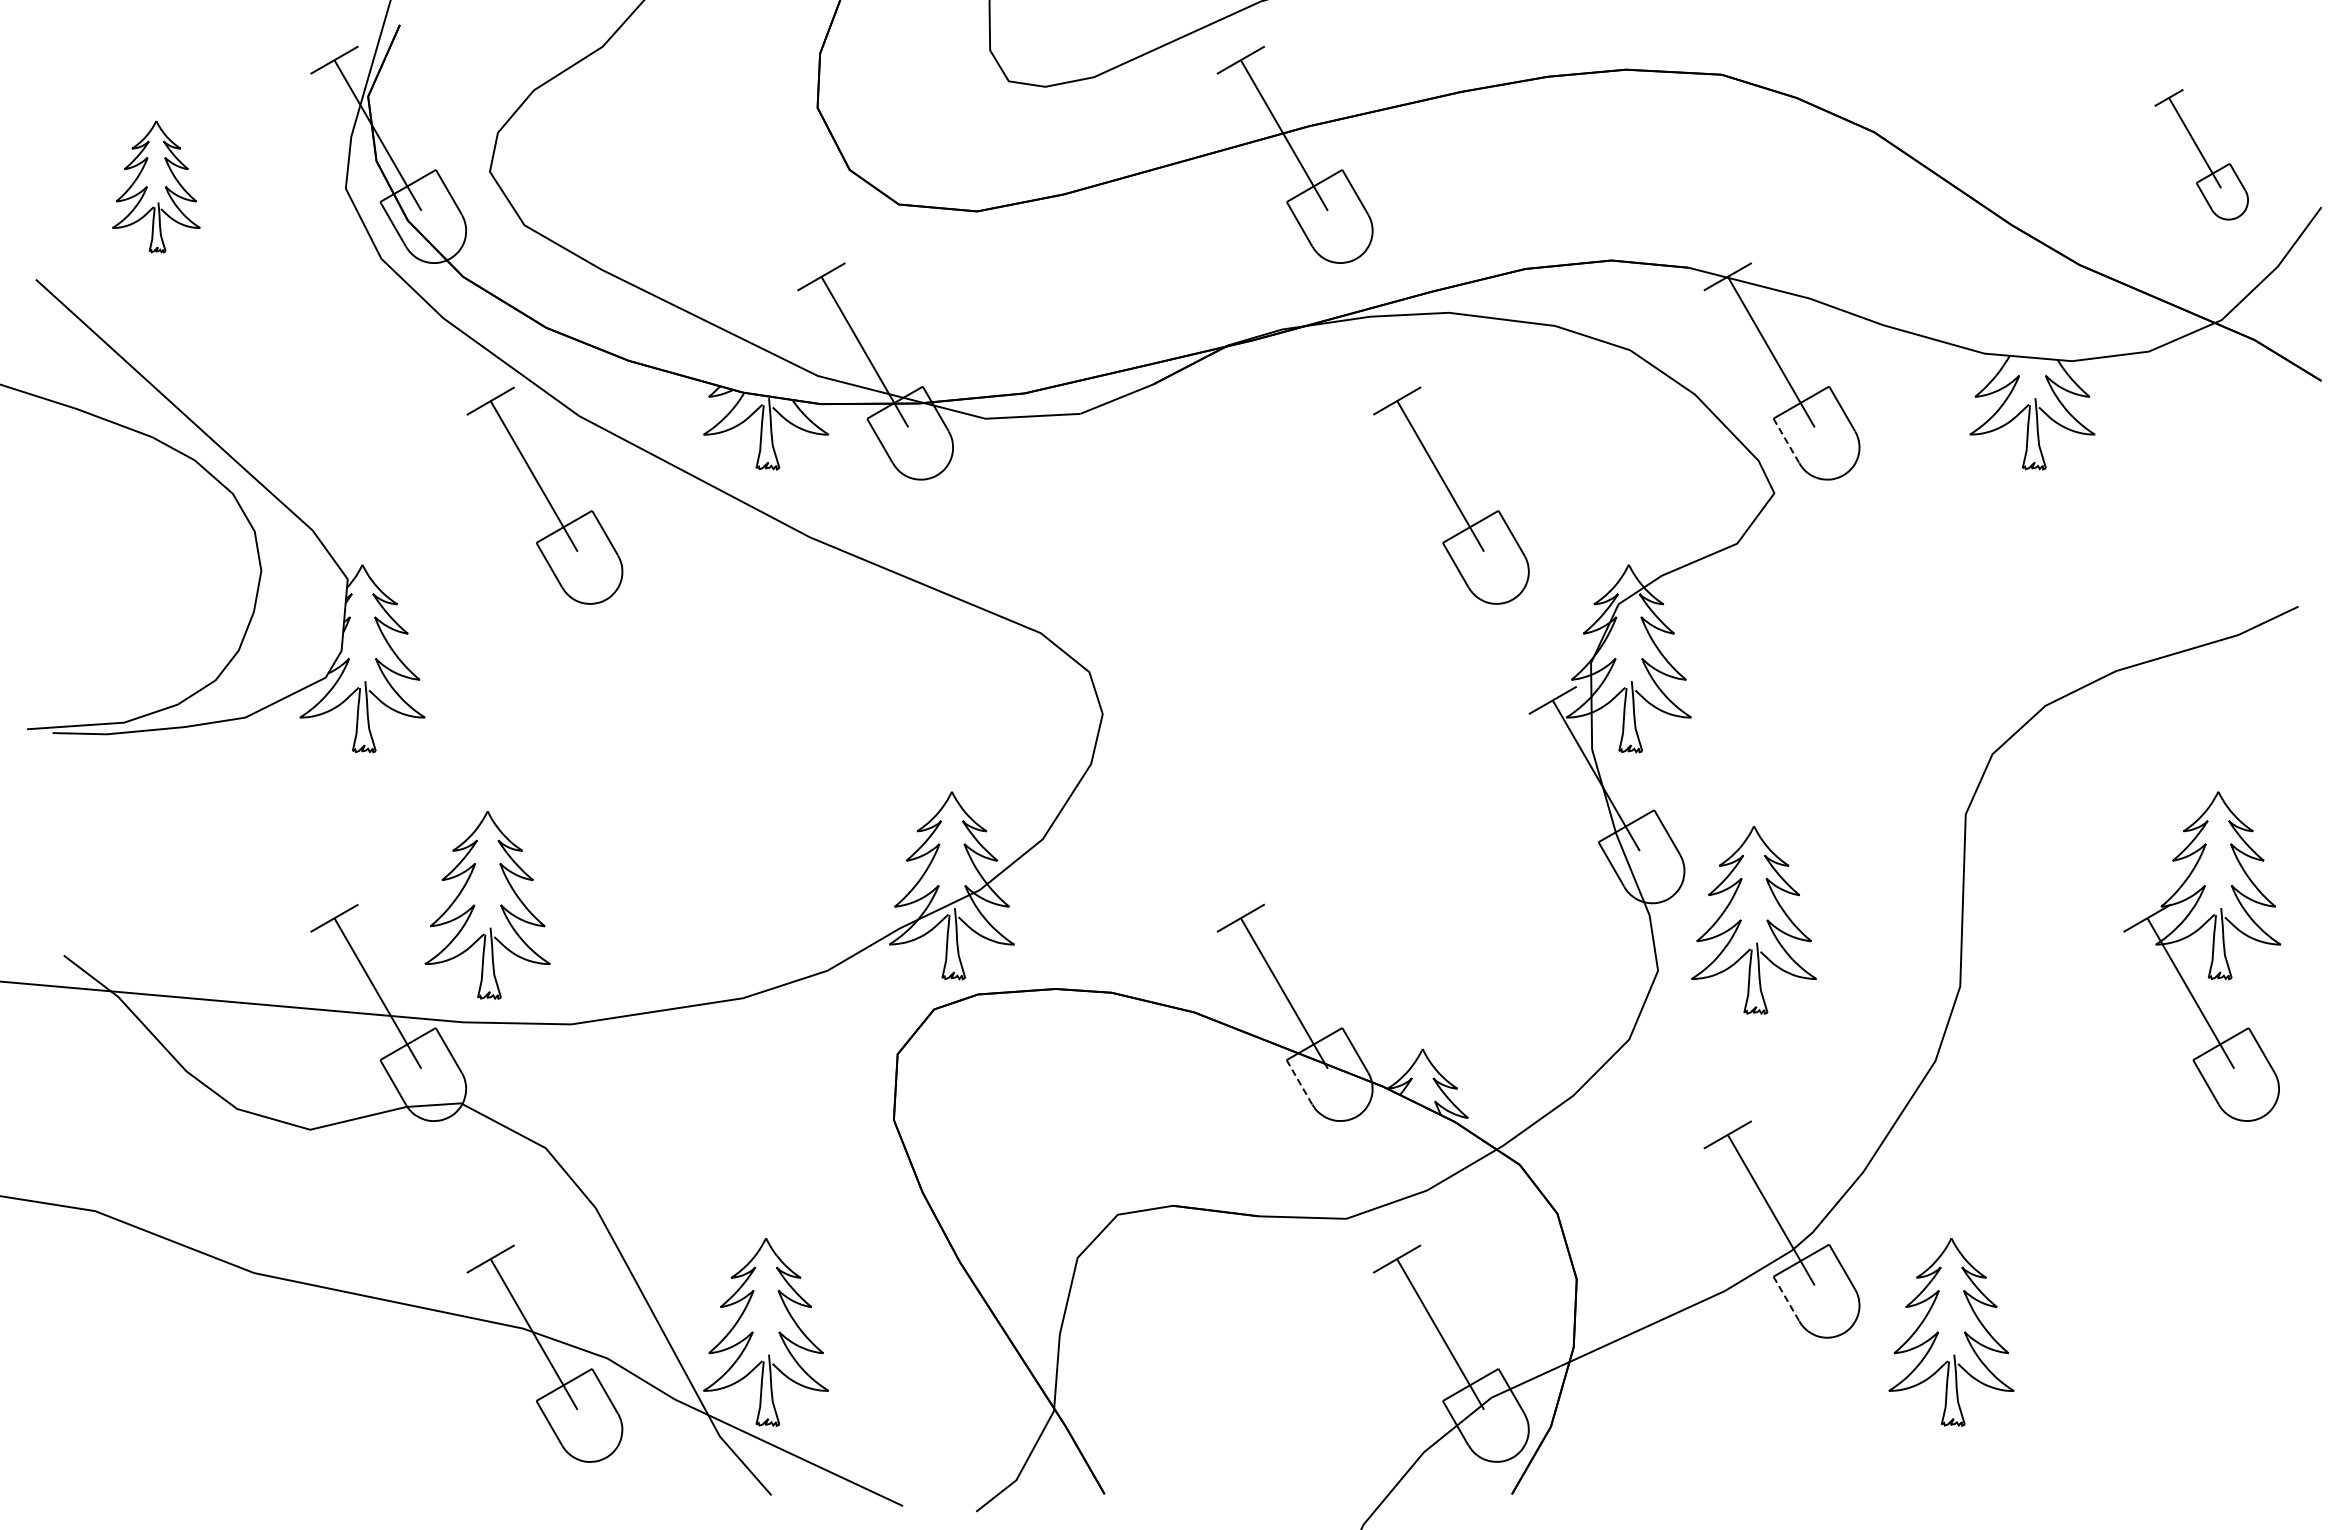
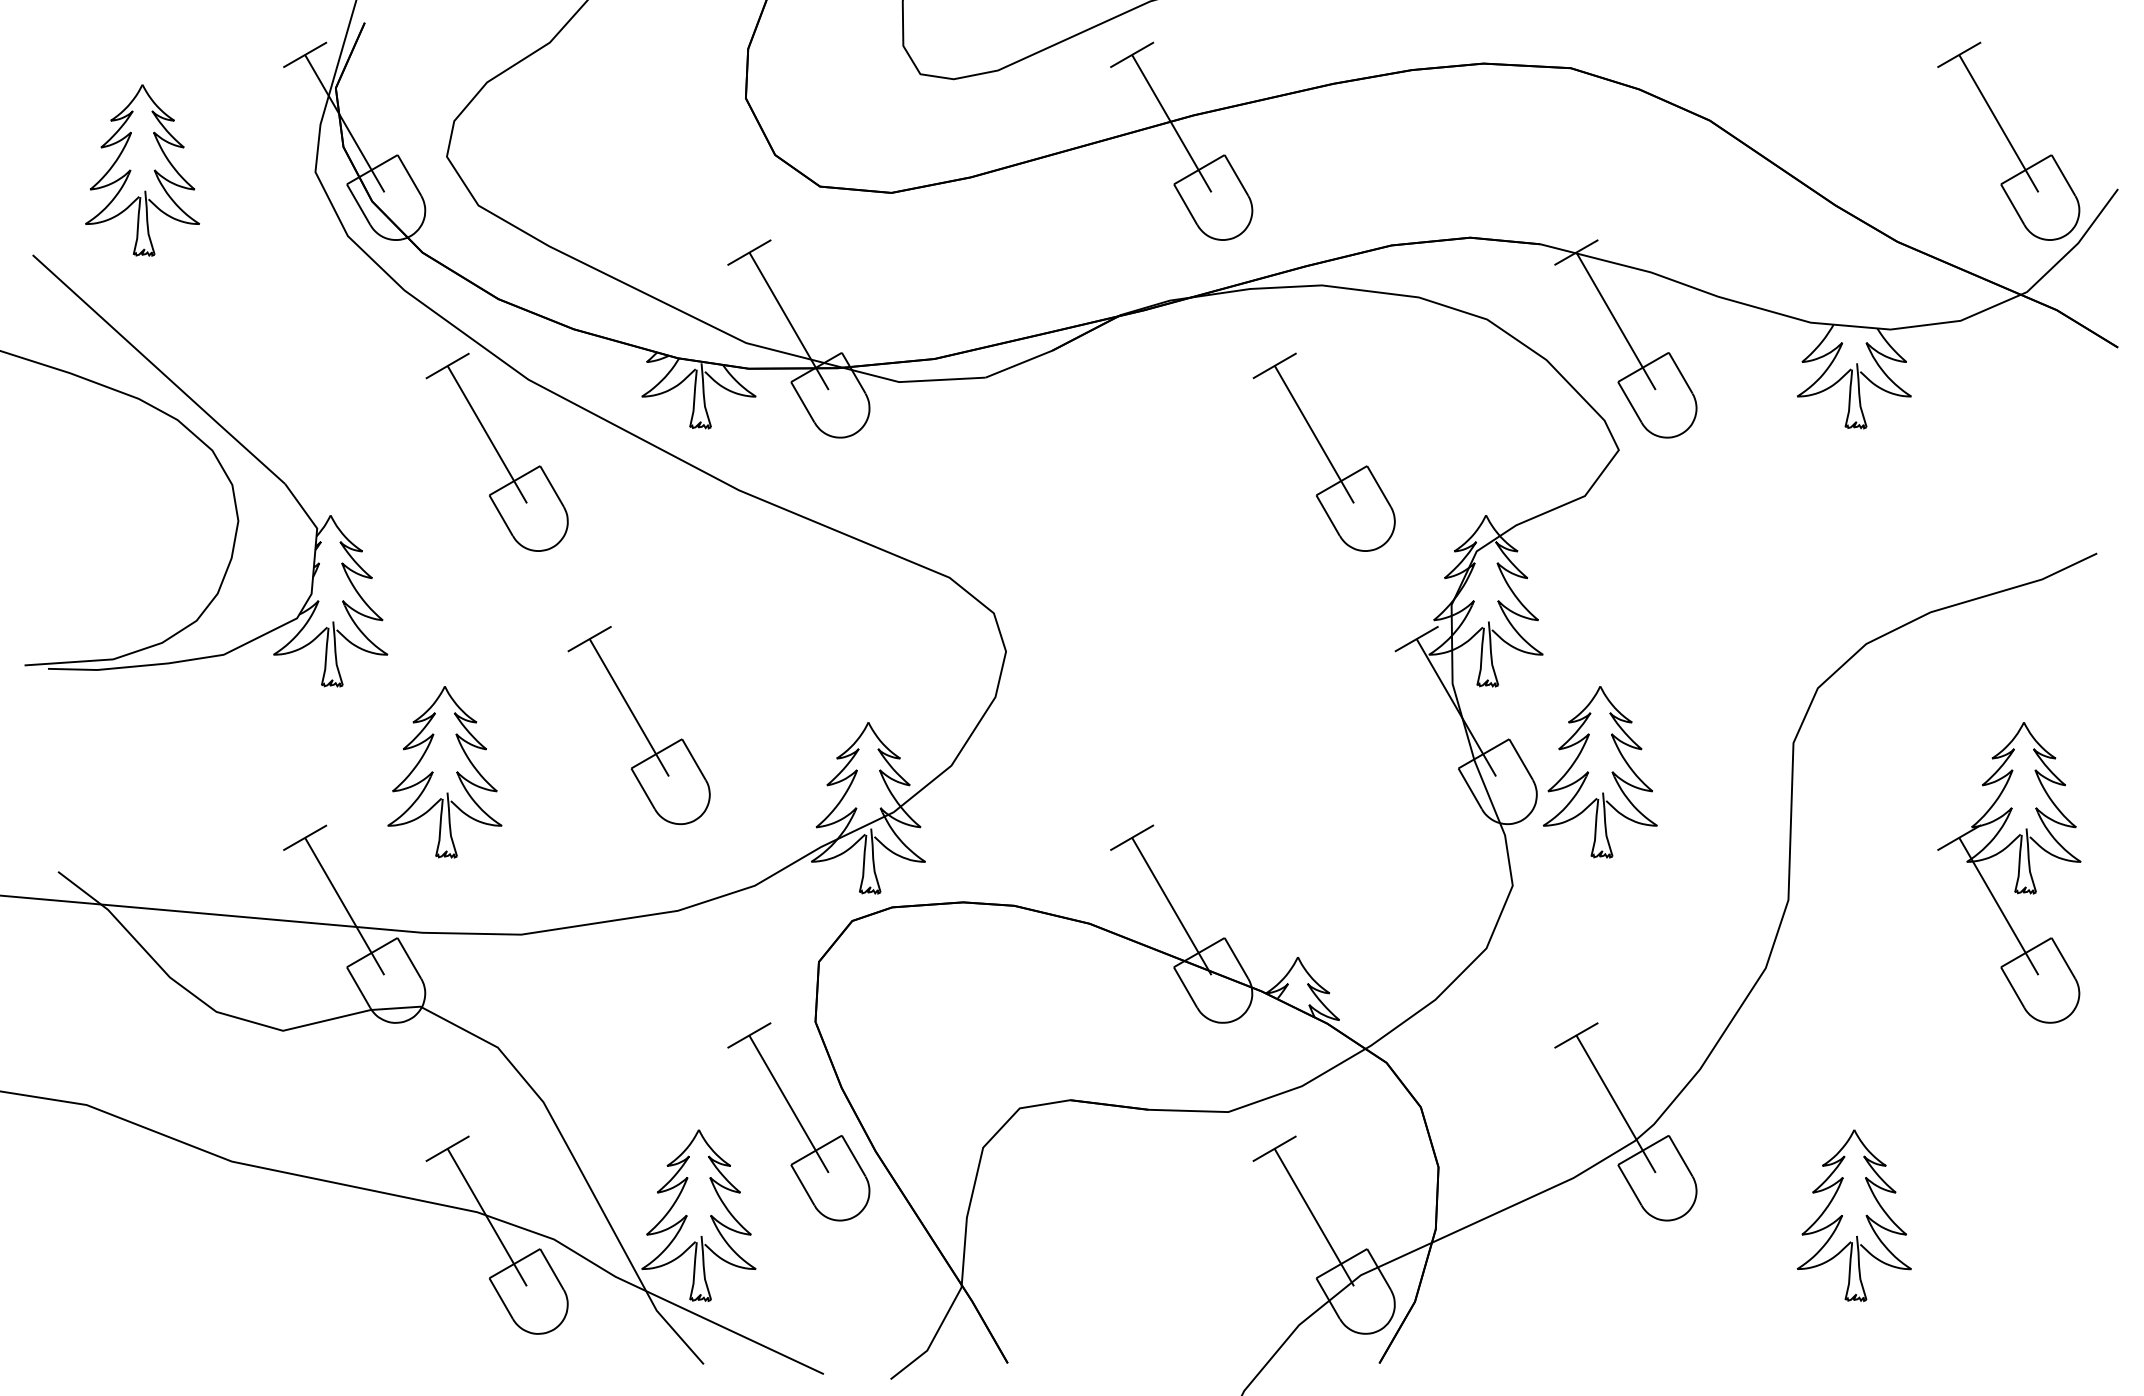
part: (2201, 154) -> (2008, 140), size x1.67
part: (156, 186) -> (142, 170), size x1.43
line: (1786, 440) -> (1629, 401), dashed -> solid
part: (700, 795) -> (639, 725), added
part: (475, 905) -> (433, 772), moved
part: (1741, 920) -> (1588, 772), moved
line: (1299, 1082) -> (1185, 987), dashed -> solid
part: (875, 1229) -> (798, 1121), added
line: (1786, 1298) -> (1629, 1184), dashed -> solid
part: (1951, 1332) -> (1854, 1215), moved

